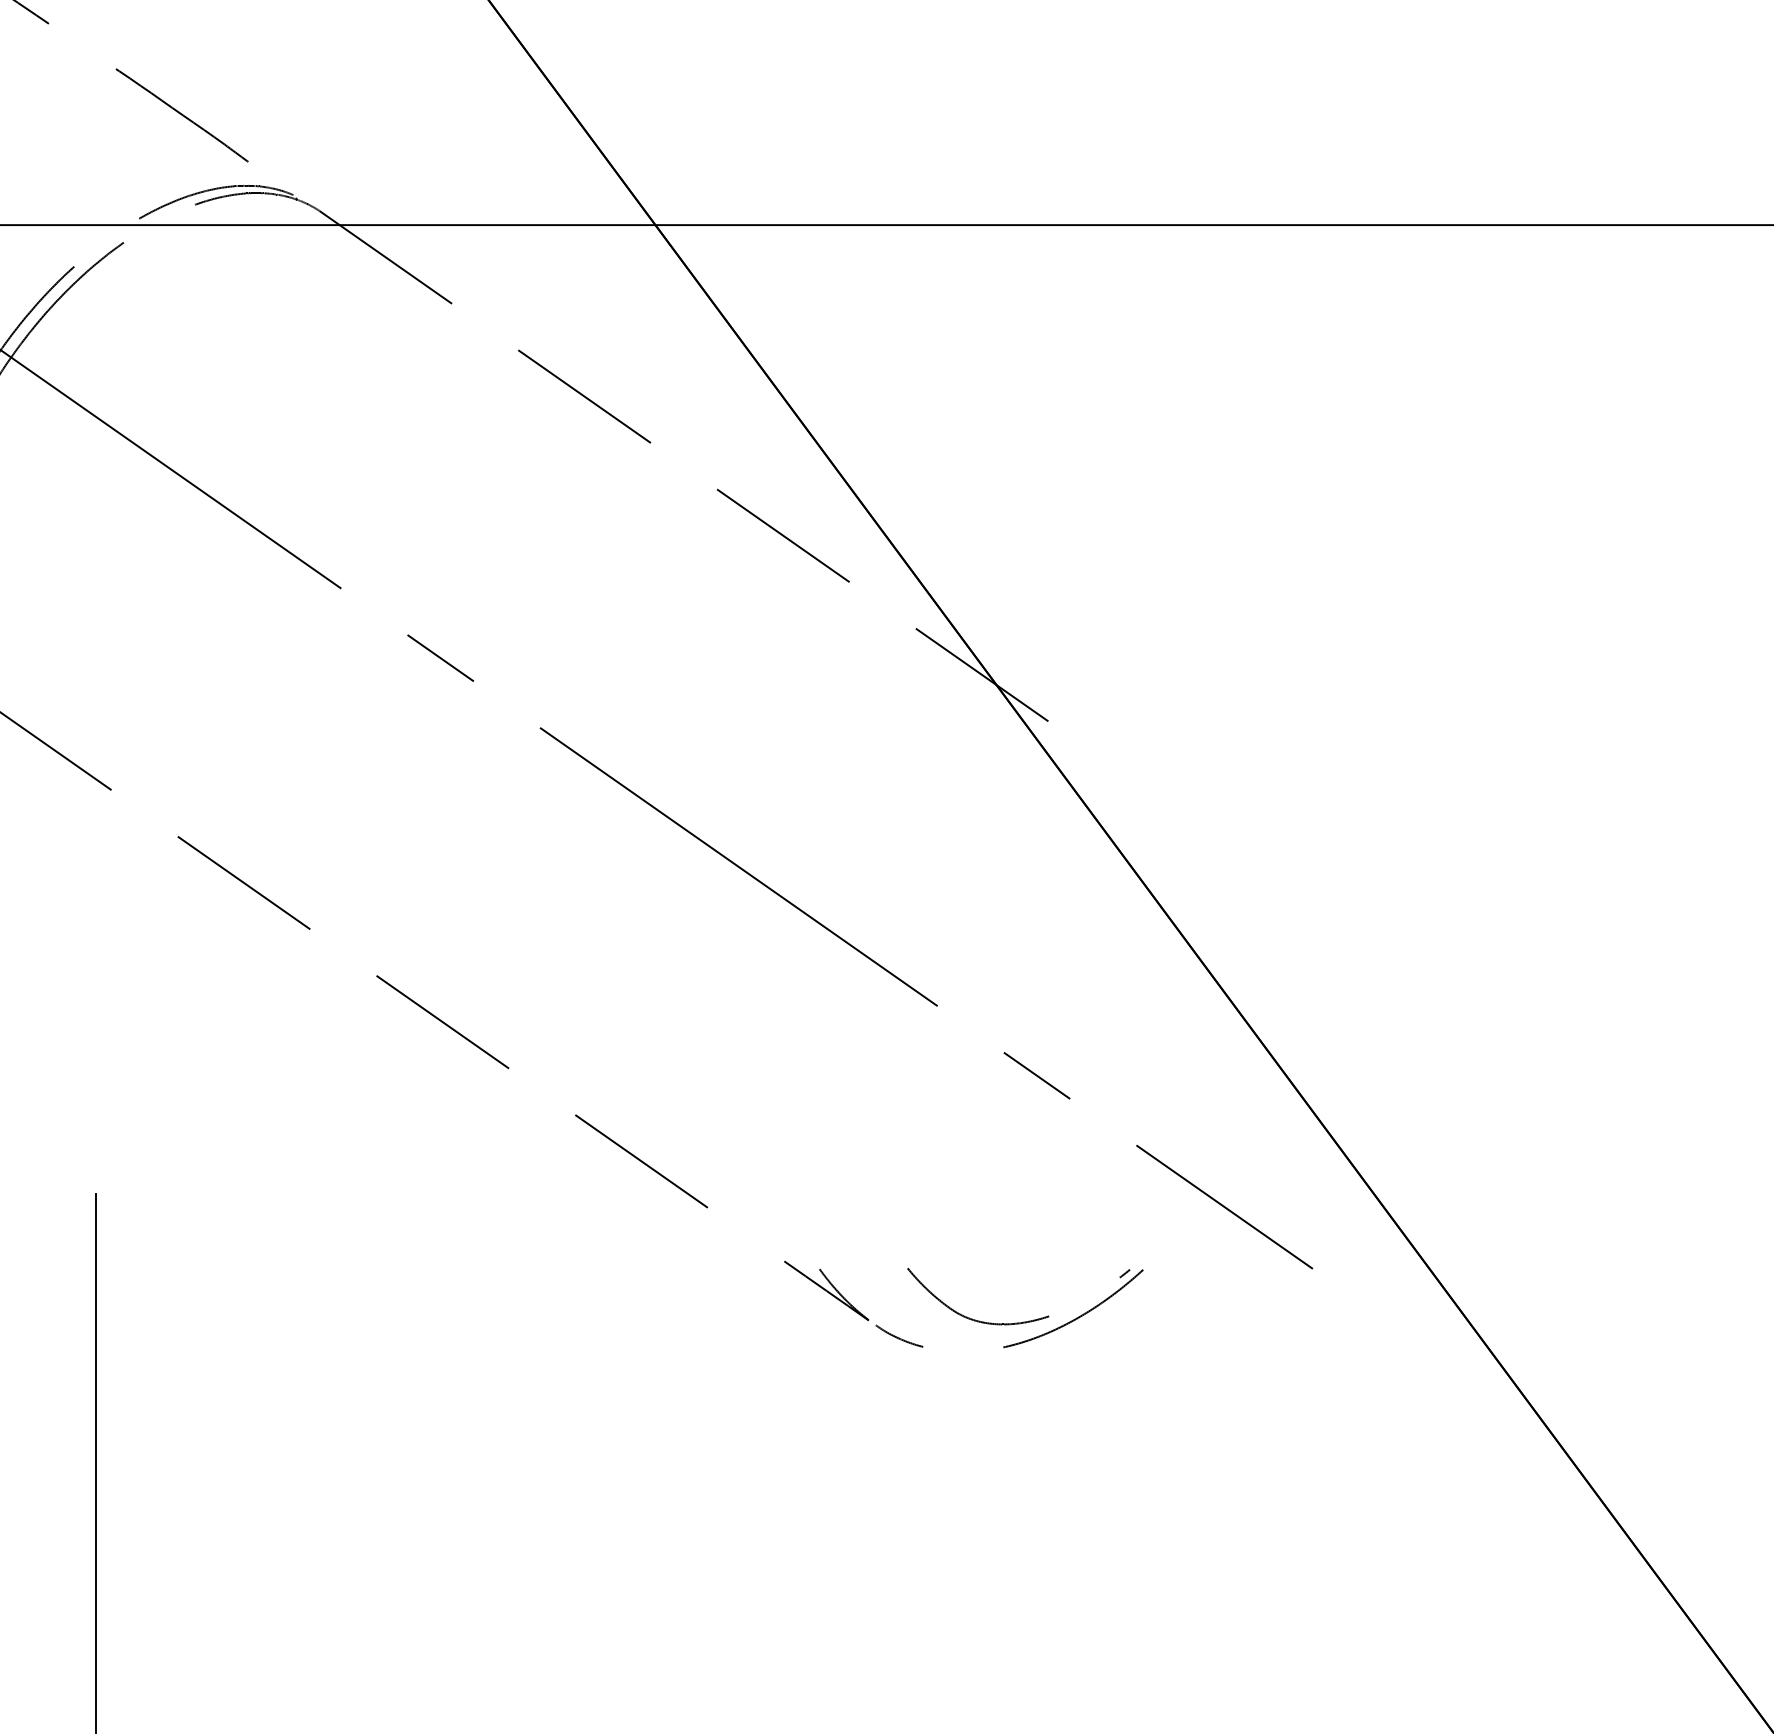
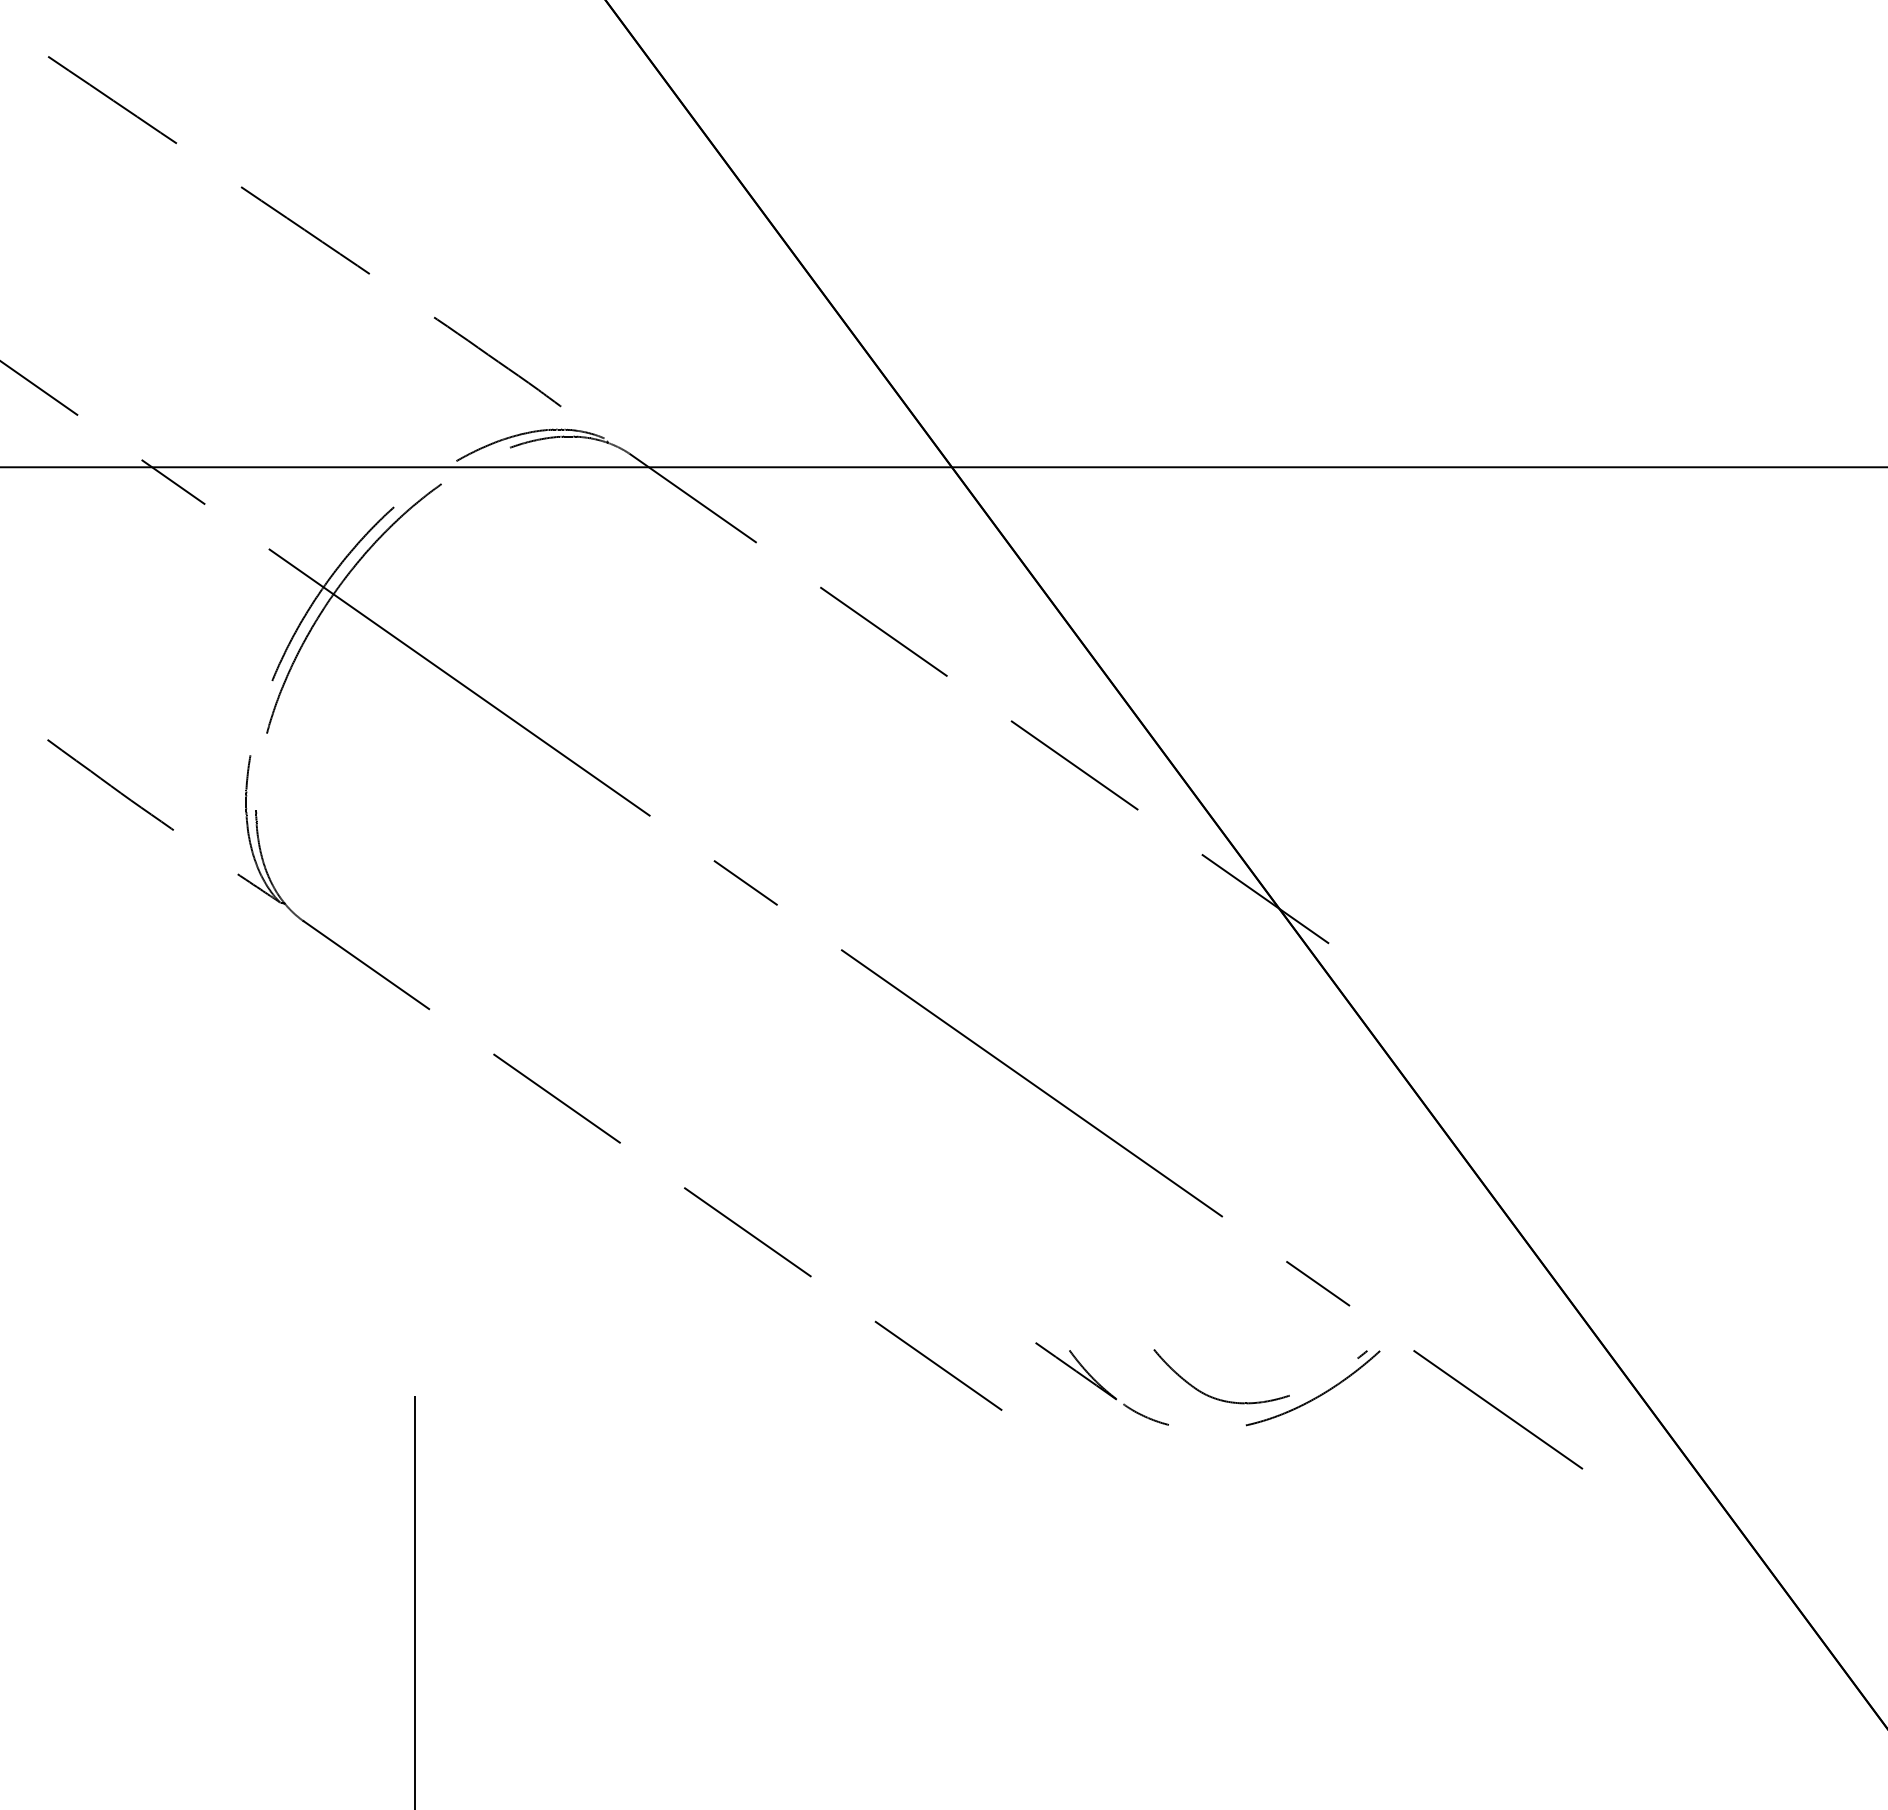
part: (960, 1313) -> (1204, 1392), moved

